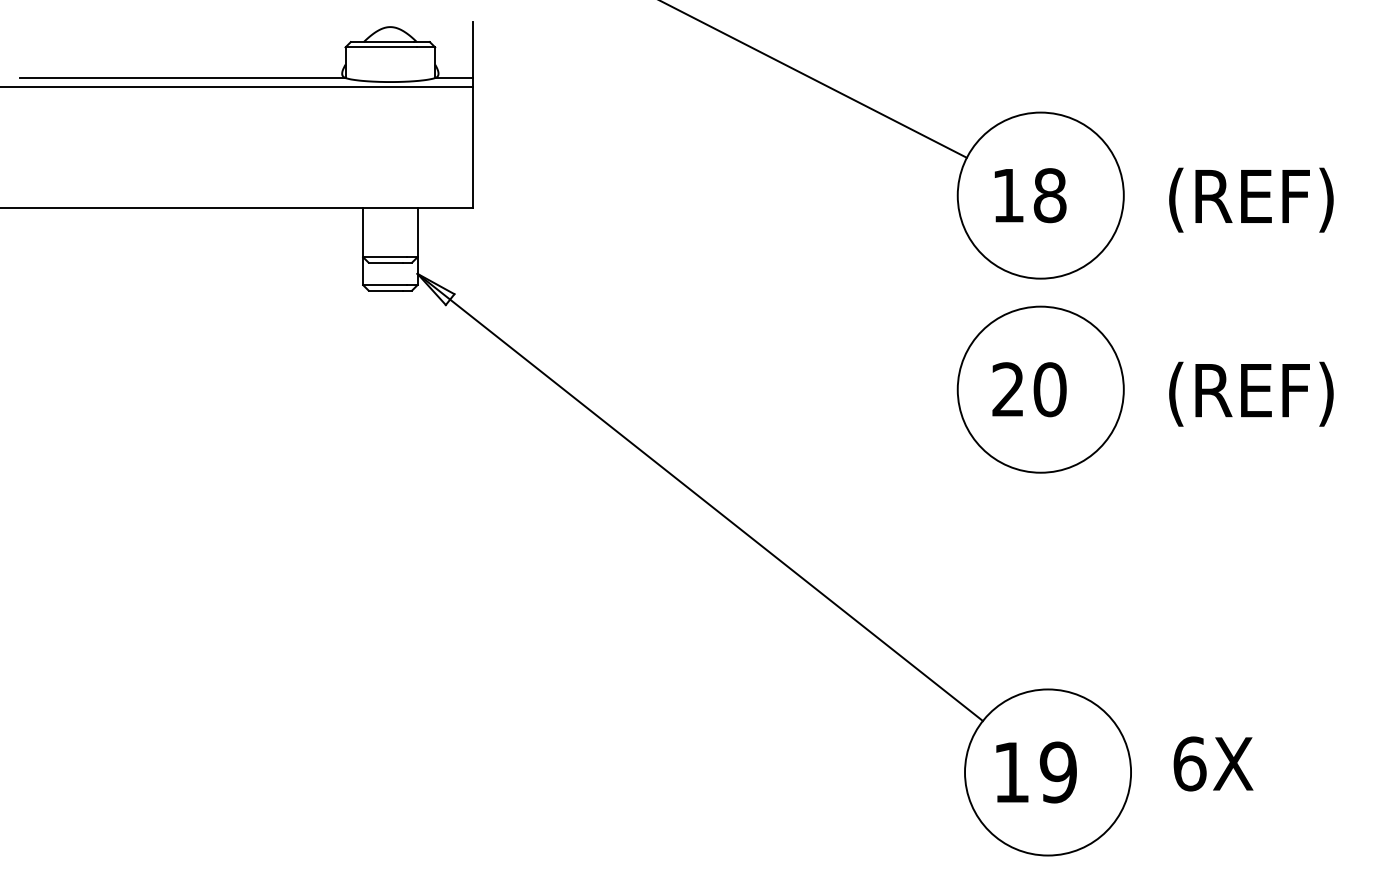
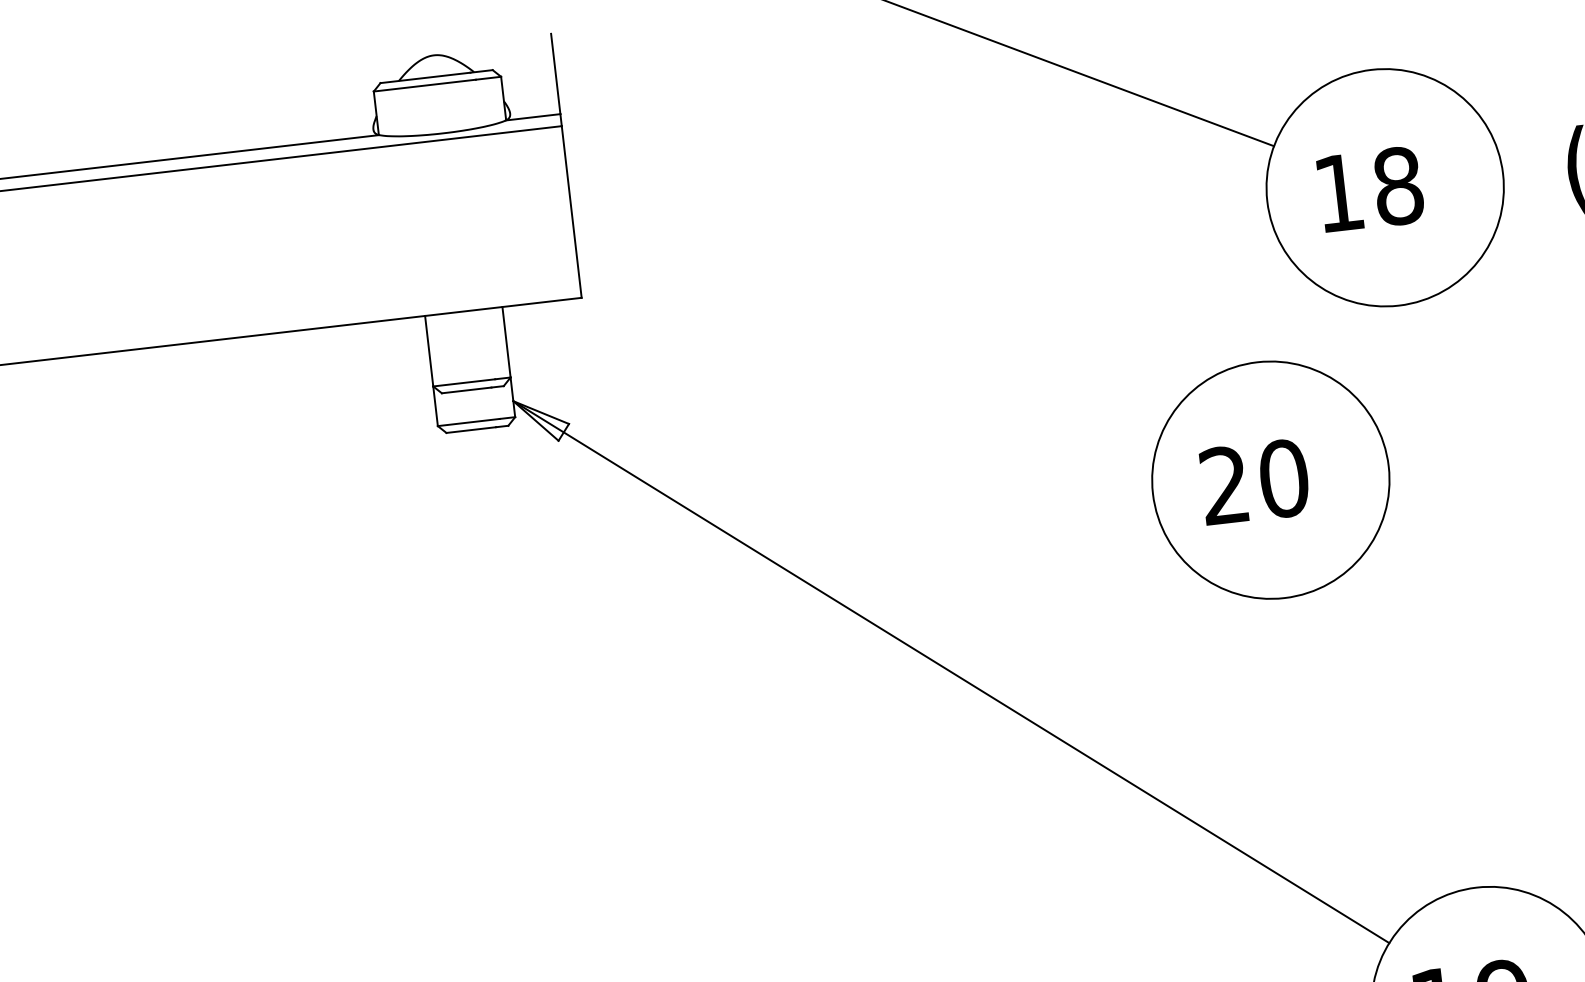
part: (1040, 389) -> (1270, 479), moved

